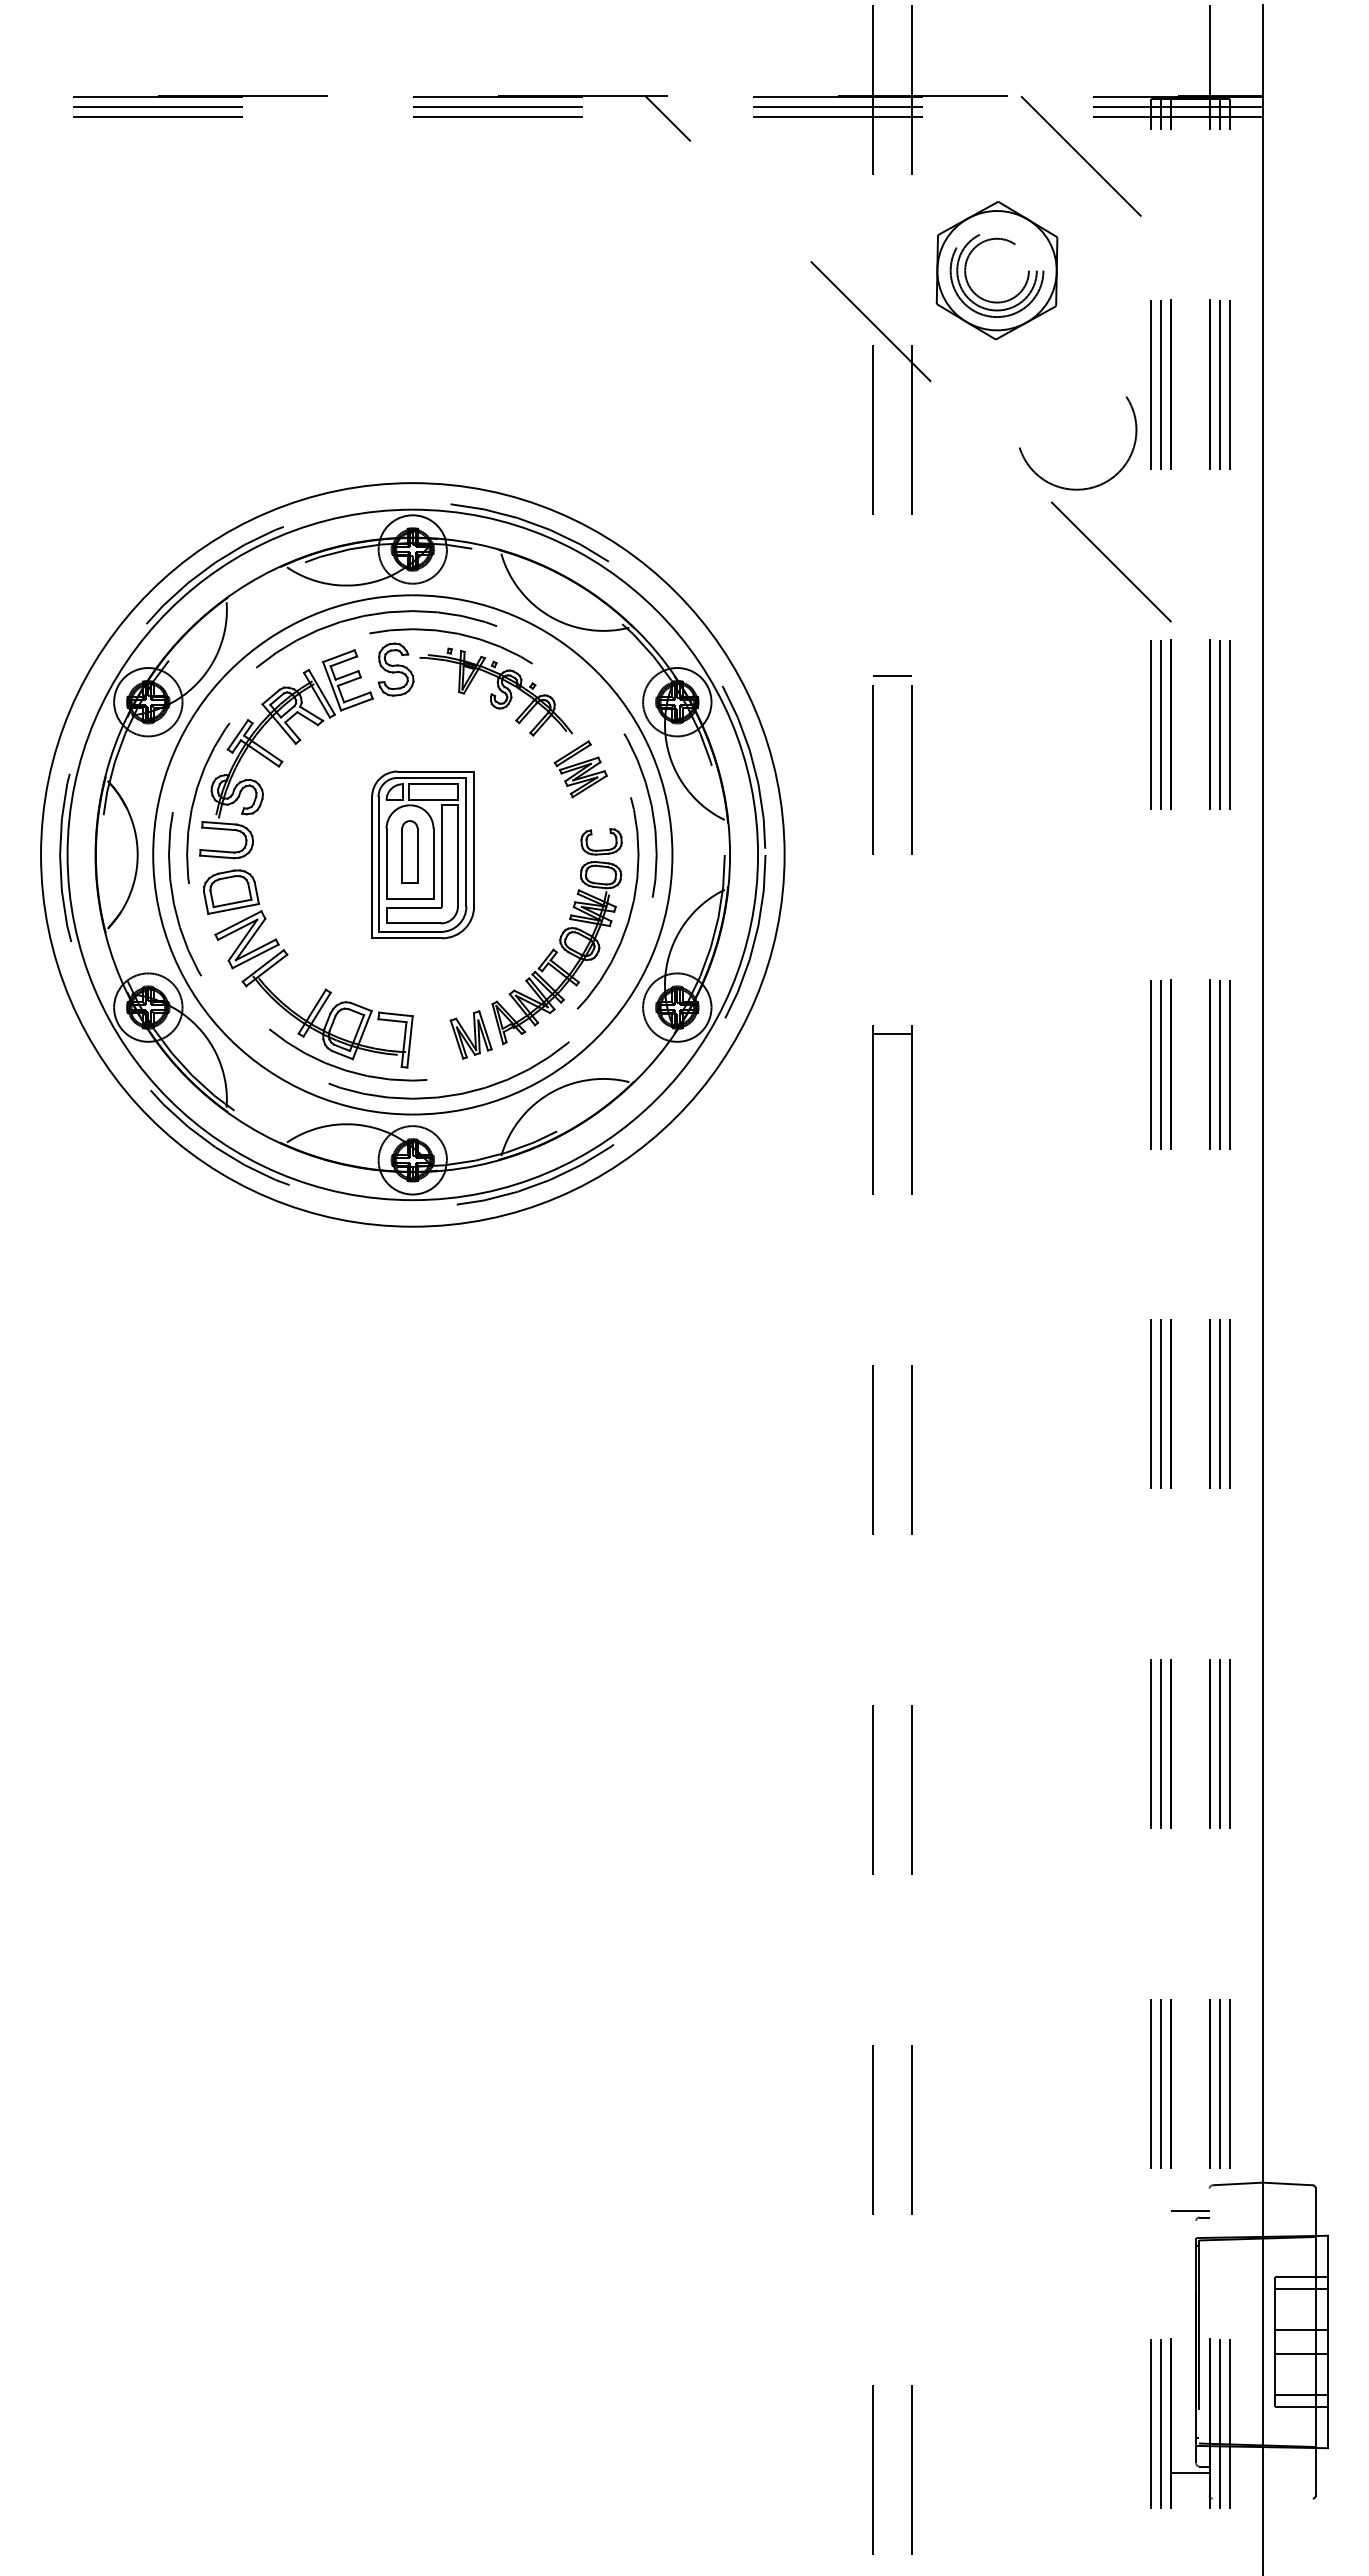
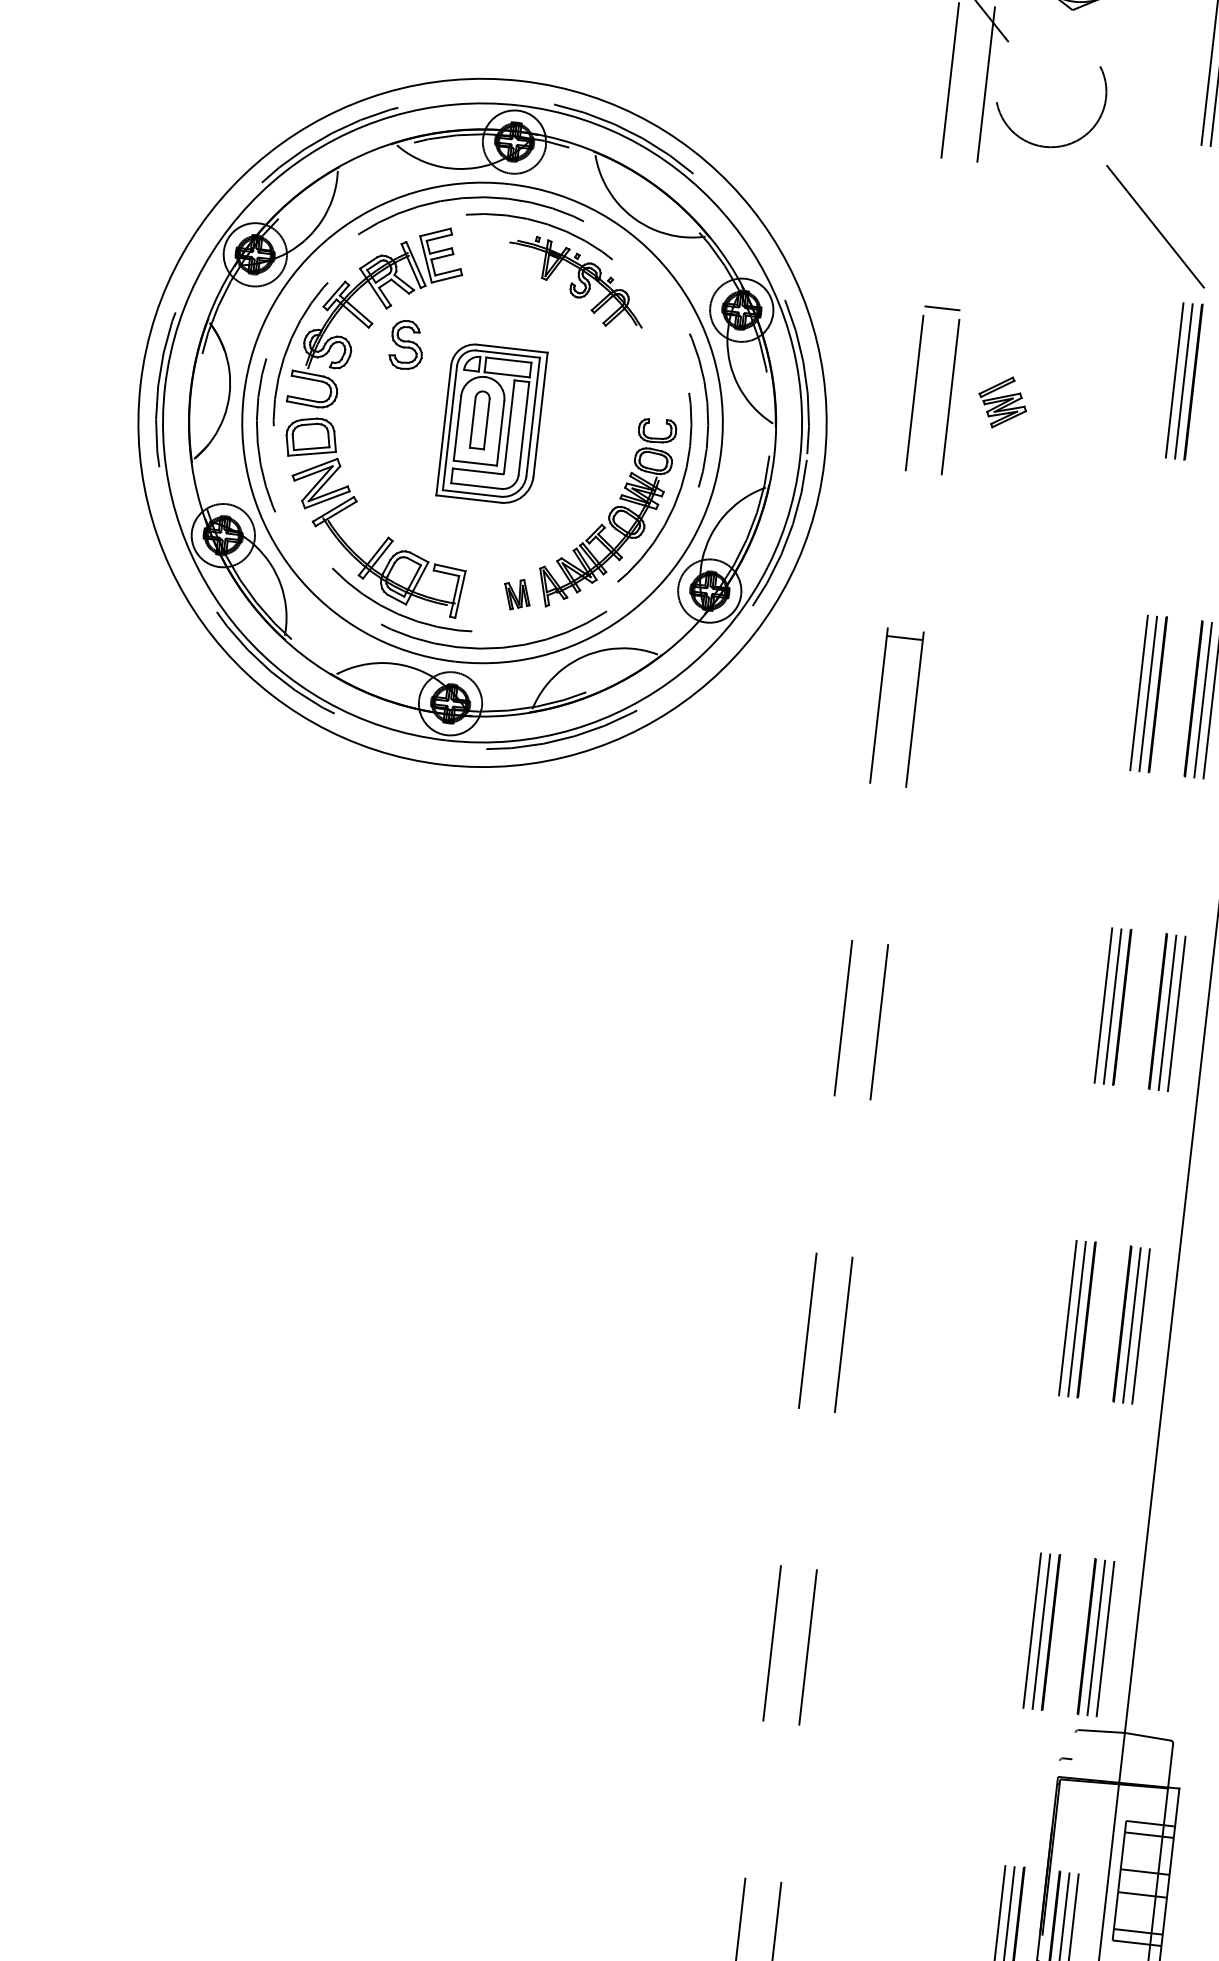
circle: (1078, 443) -> (1051, 104), moved
part: (395, 669) -> (406, 344), moved
part: (580, 769) -> (1002, 402), moved
part: (470, 1034) -> (516, 594), size x0.7
line: (1190, 2211) -> (1055, 1751), removed

